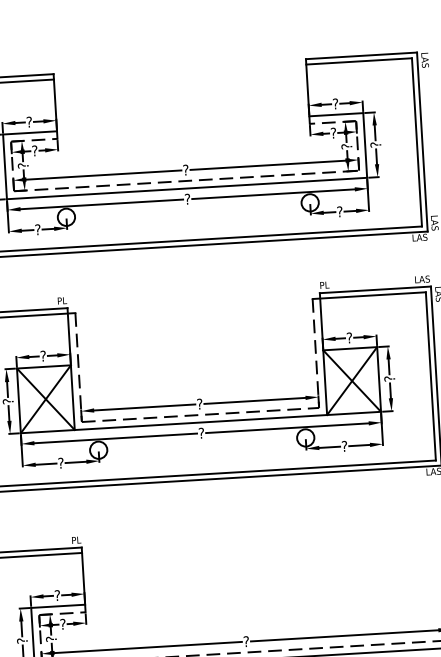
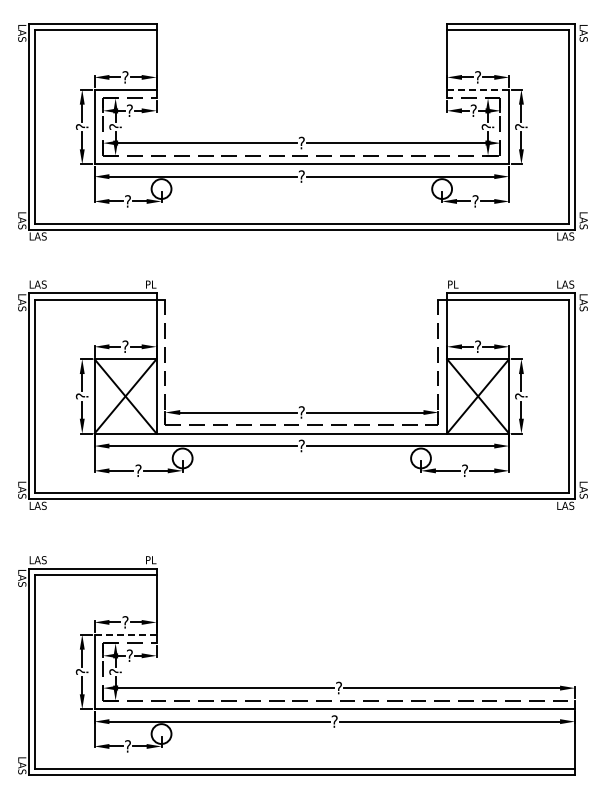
line: (335, 114) -> (477, 89), solid -> dashed
line: (58, 606) -> (126, 634), solid -> dashed

